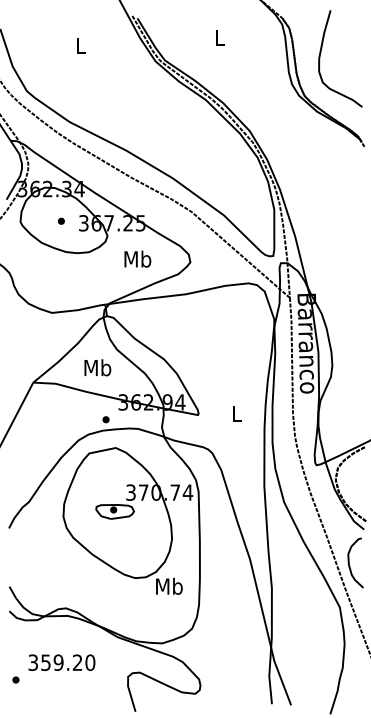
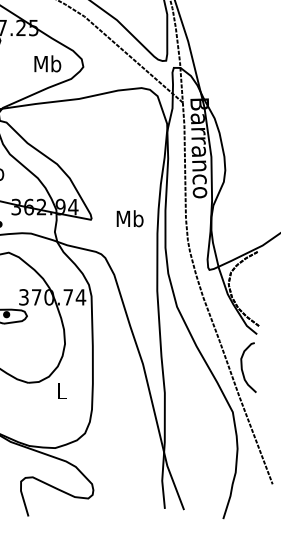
text: (137, 258) -> (47, 63), moved
text: (236, 413) -> (129, 218), L -> Mb
text: (169, 585) -> (62, 390), Mb -> L

